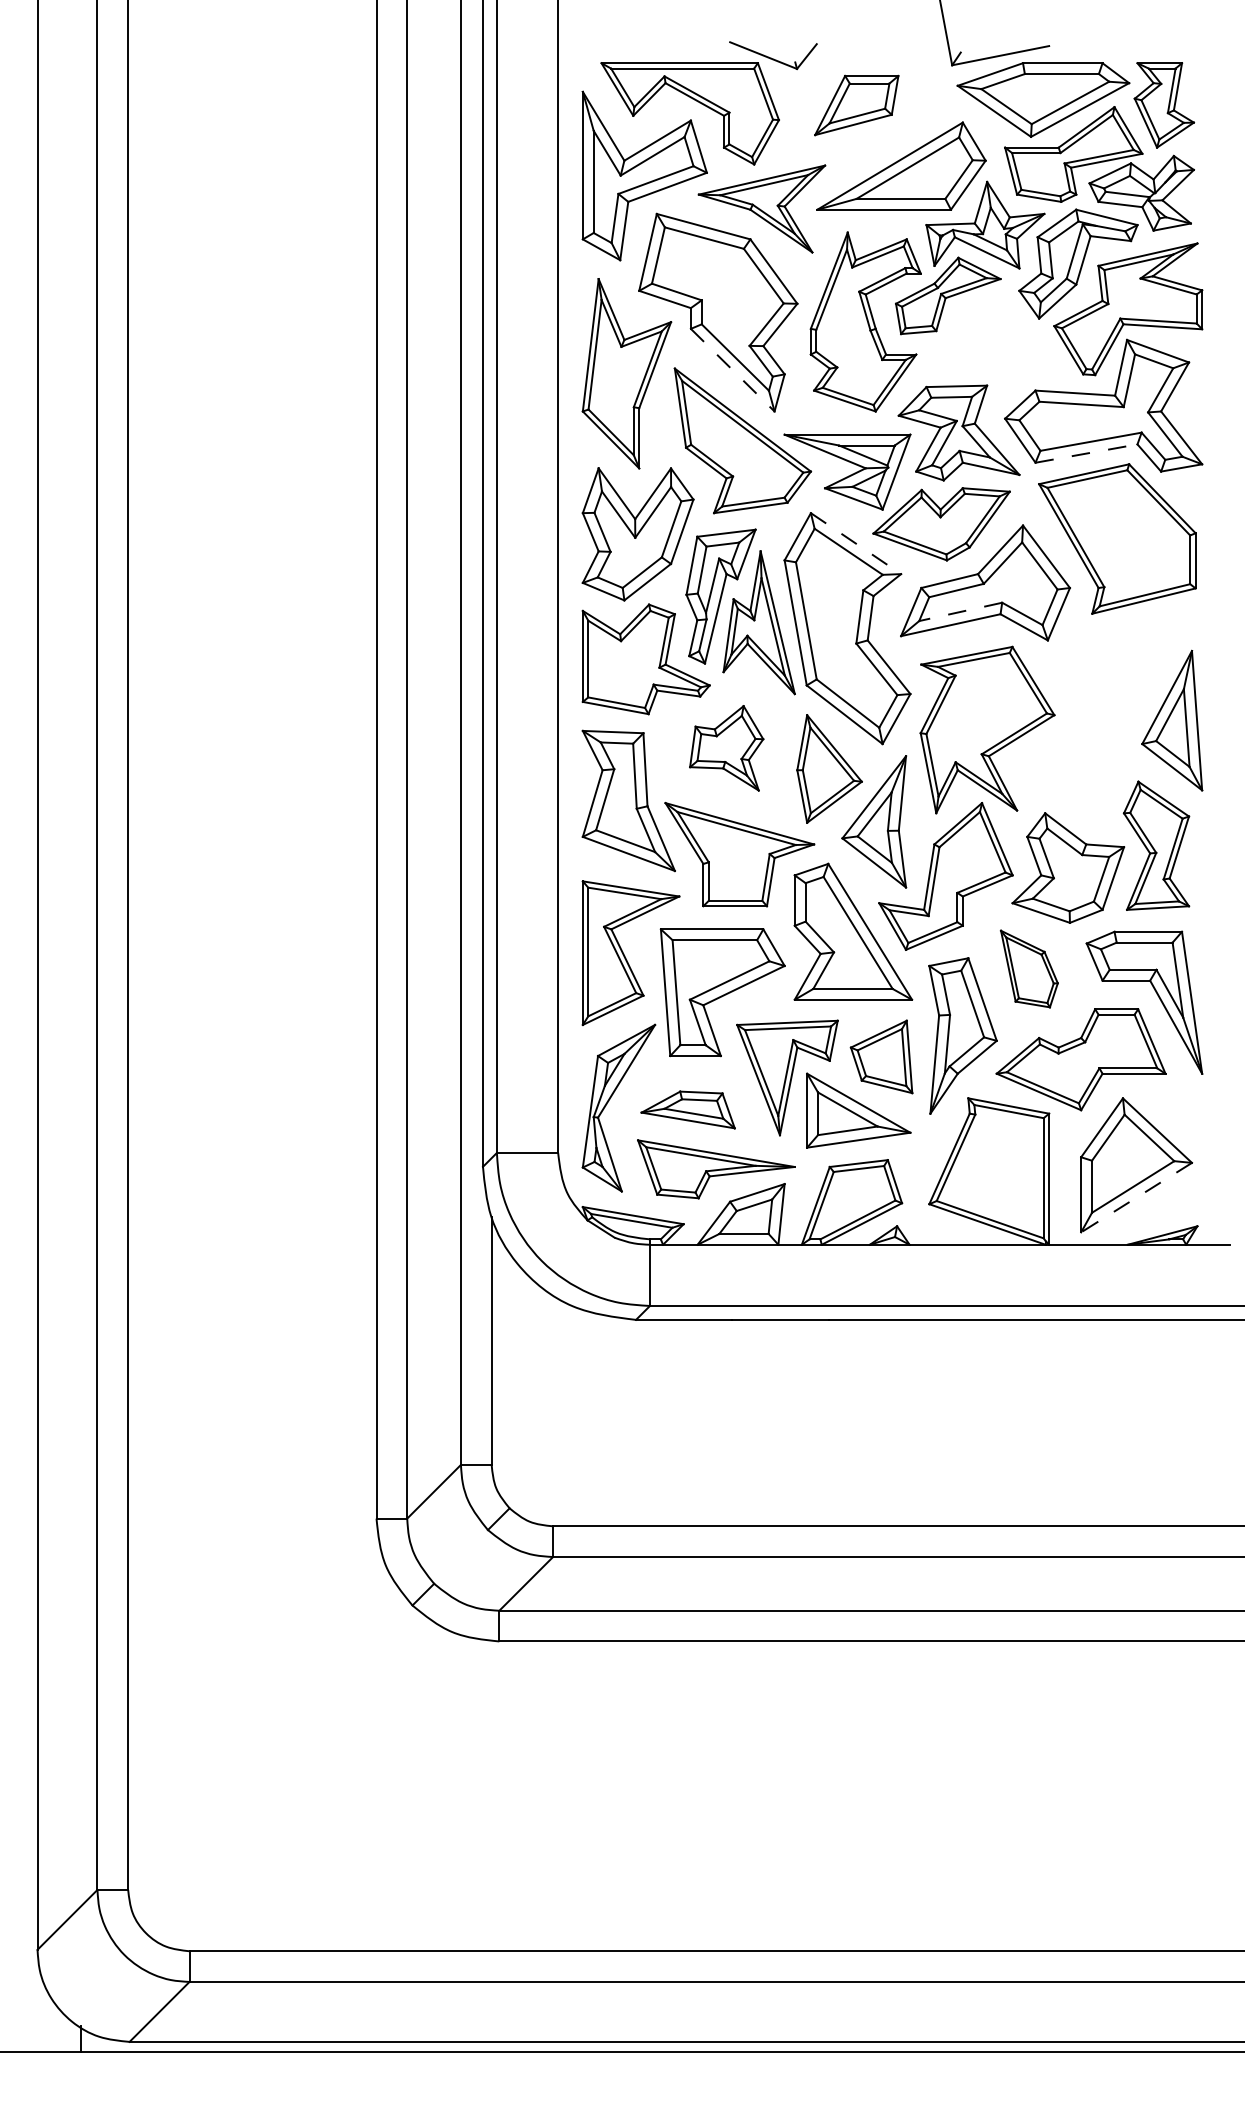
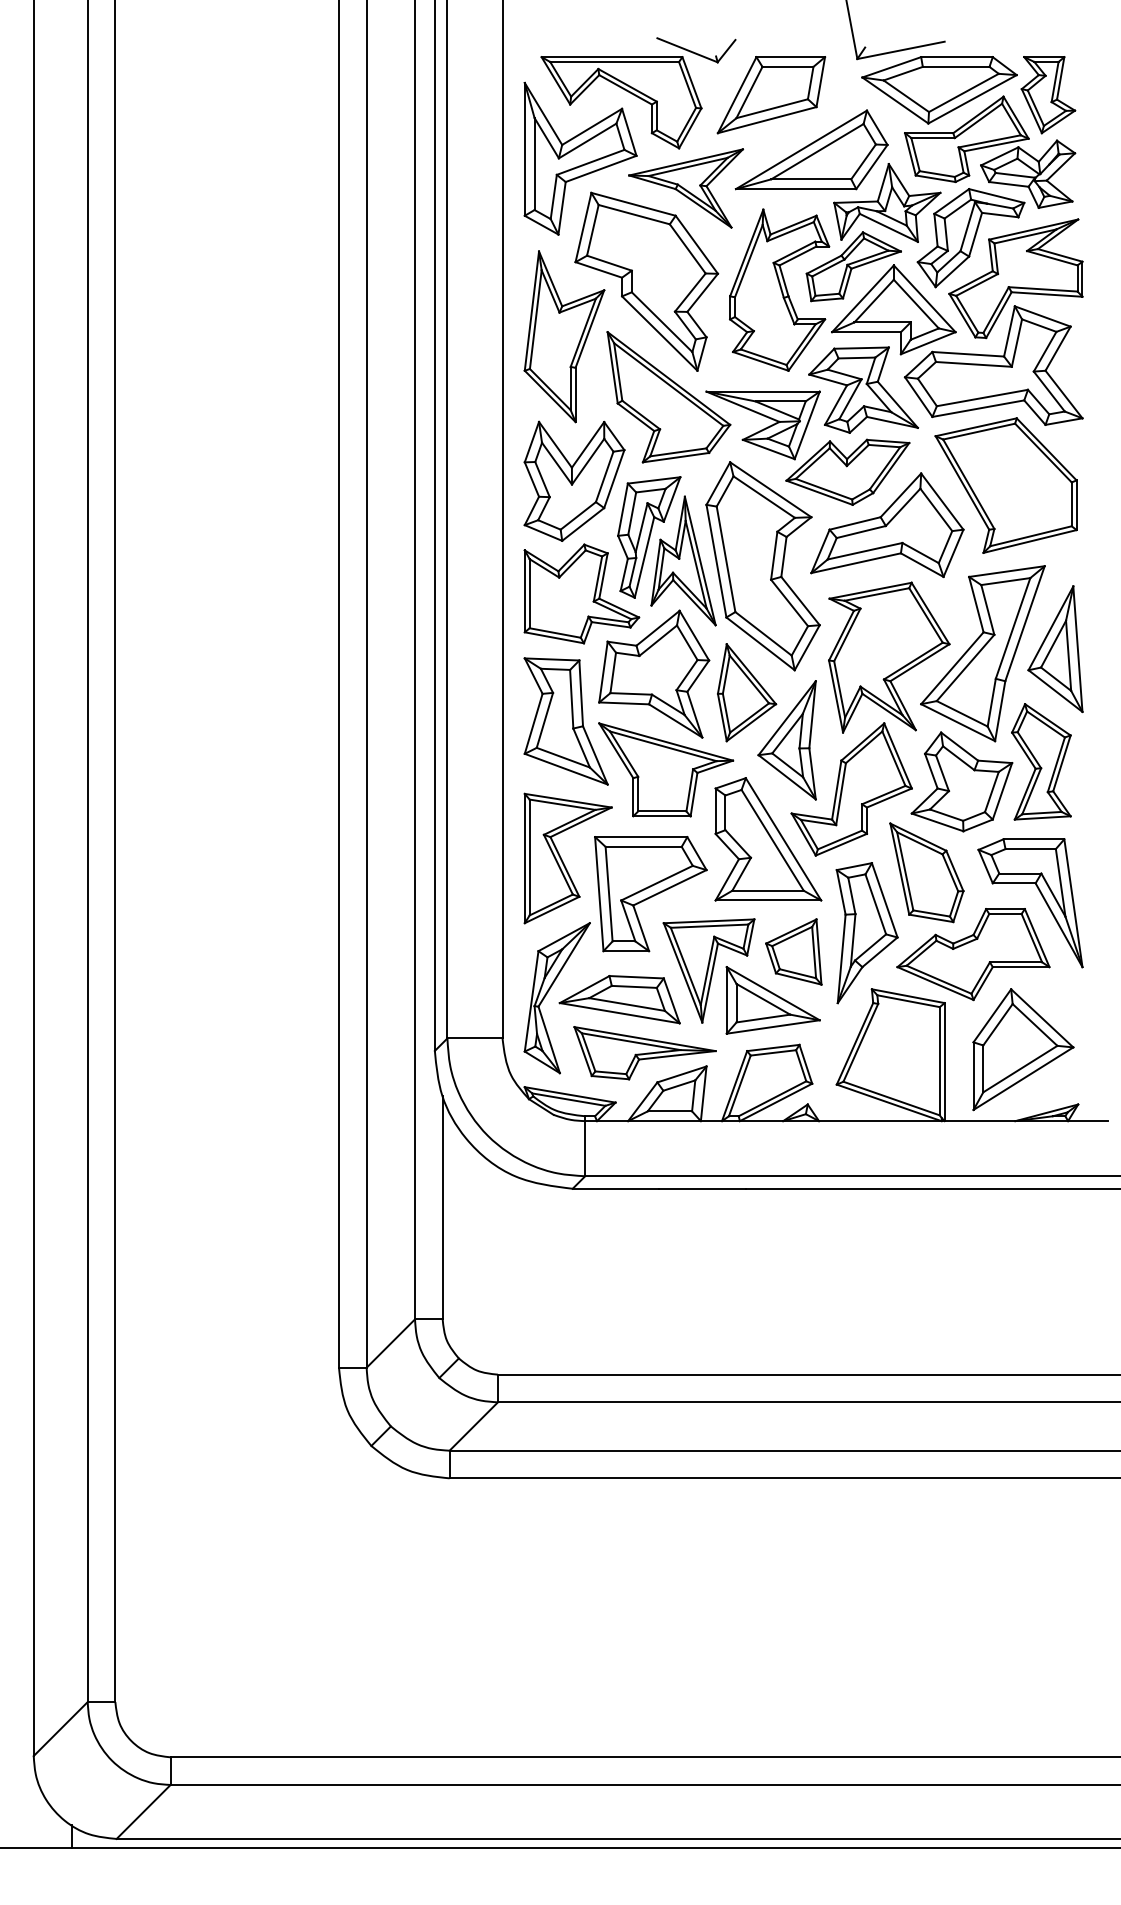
part: (856, 105) -> (771, 95), size x1.43
part: (992, 343) -> (893, 309), added
line: (732, 370) -> (659, 333), dashed -> solid
line: (1086, 453) -> (978, 408), dashed -> solid
line: (856, 544) -> (771, 490), dashed -> solid
line: (960, 612) -> (864, 551), dashed -> solid
part: (1091, 725) -> (982, 653), added
part: (726, 747) -> (654, 673), size x1.67
part: (1028, 968) -> (926, 872), size x1.43
part: (688, 1109) -> (619, 999), size x1.43
line: (1136, 1197) -> (1023, 1078), dashed -> solid

